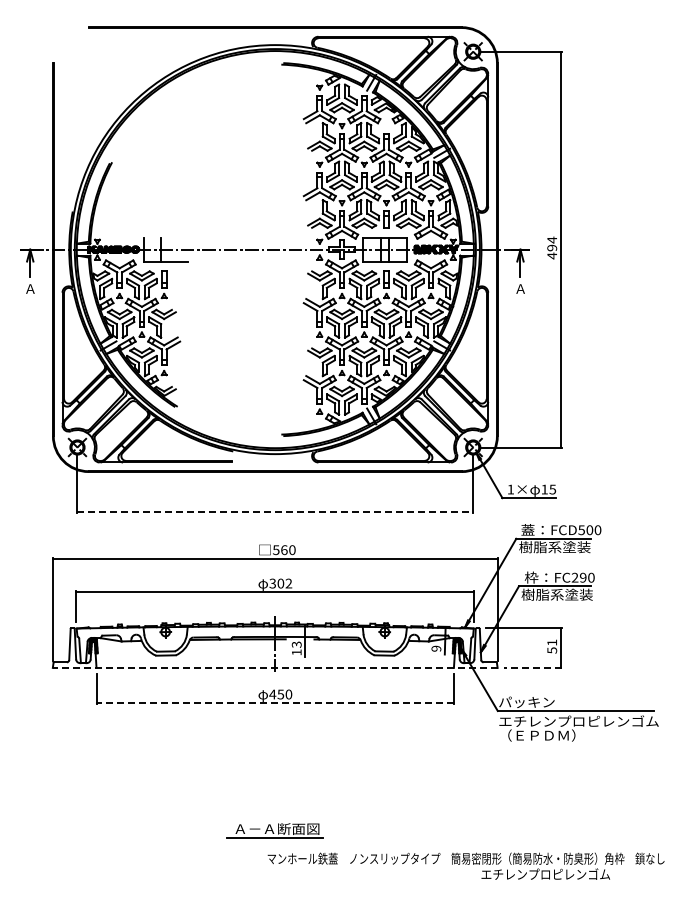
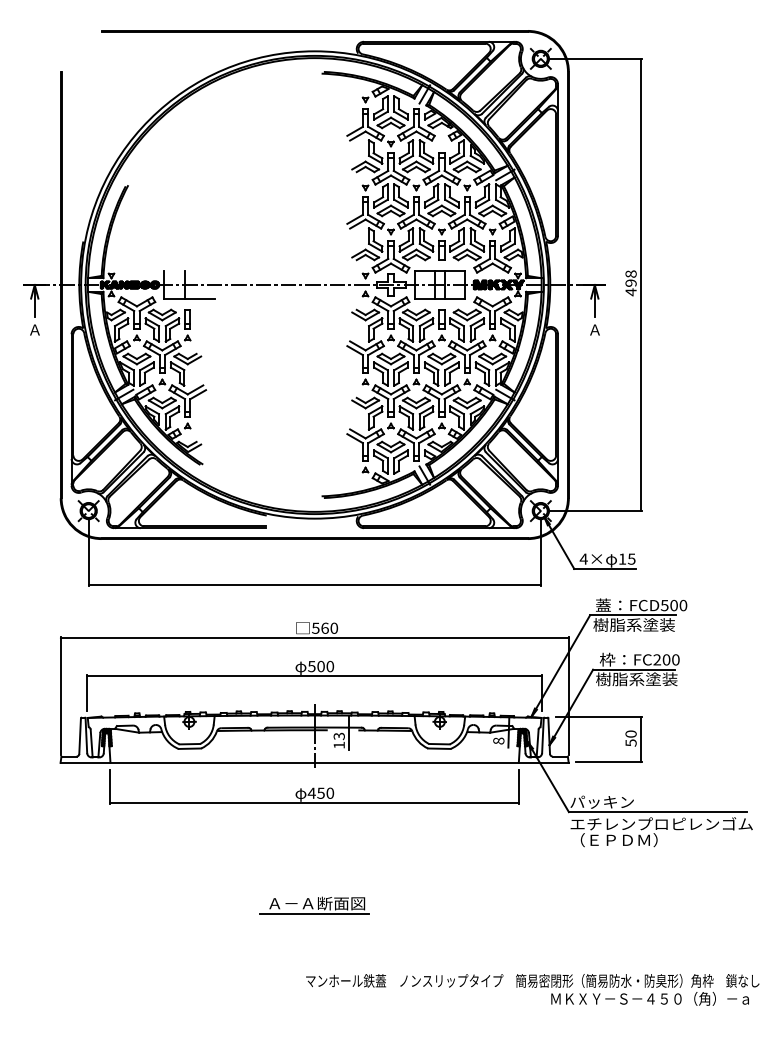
text: (552, 239) -> (631, 273), 494 -> 498
text: (510, 489) -> (583, 559), 1× -> 4×
line: (275, 512) -> (314, 585), dashed -> solid
text: (583, 577) -> (666, 659), FC290 -> FC200
text: (280, 583) -> (320, 666), 302 -> 500
text: (552, 642) -> (631, 733), 51 -> 50
text: (436, 648) -> (498, 740), 9 -> 8
line: (274, 667) -> (313, 762), dashed -> solid
line: (532, 667) -> (608, 762), dashed -> solid
line: (275, 703) -> (314, 803), dashed -> solid
part: (274, 830) -> (313, 905), moved
text: (568, 874) -> (649, 998), エチレンプロピレンゴム -> ＭＫＸＹ－Ｓ－４５０（角）－ａ

